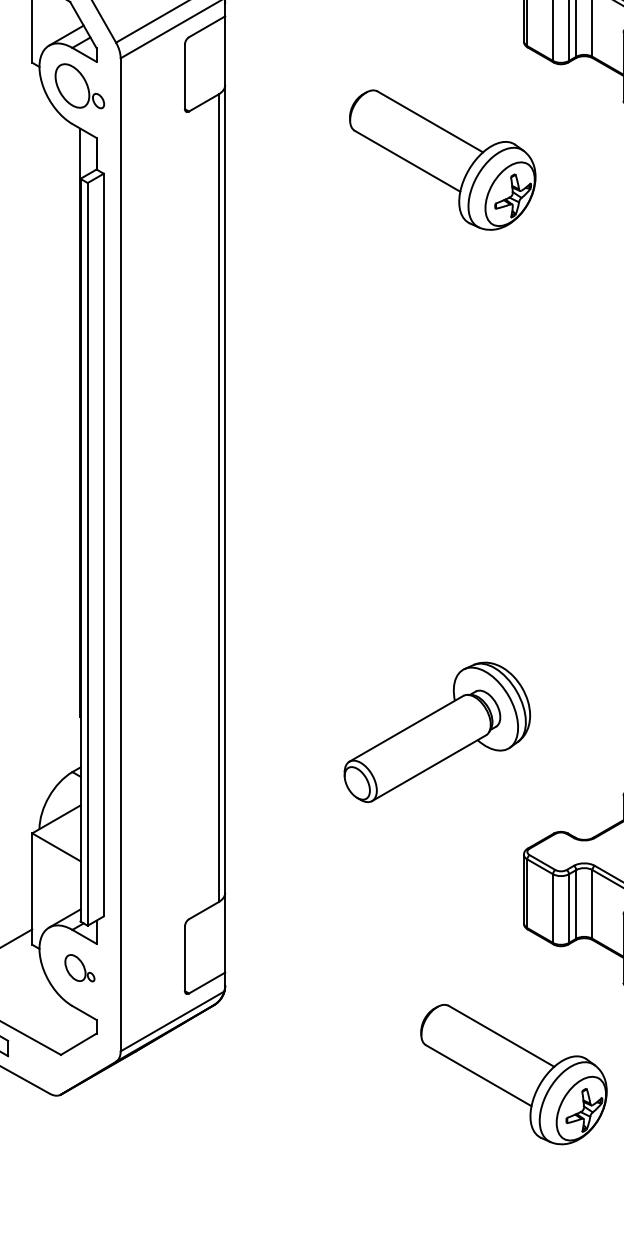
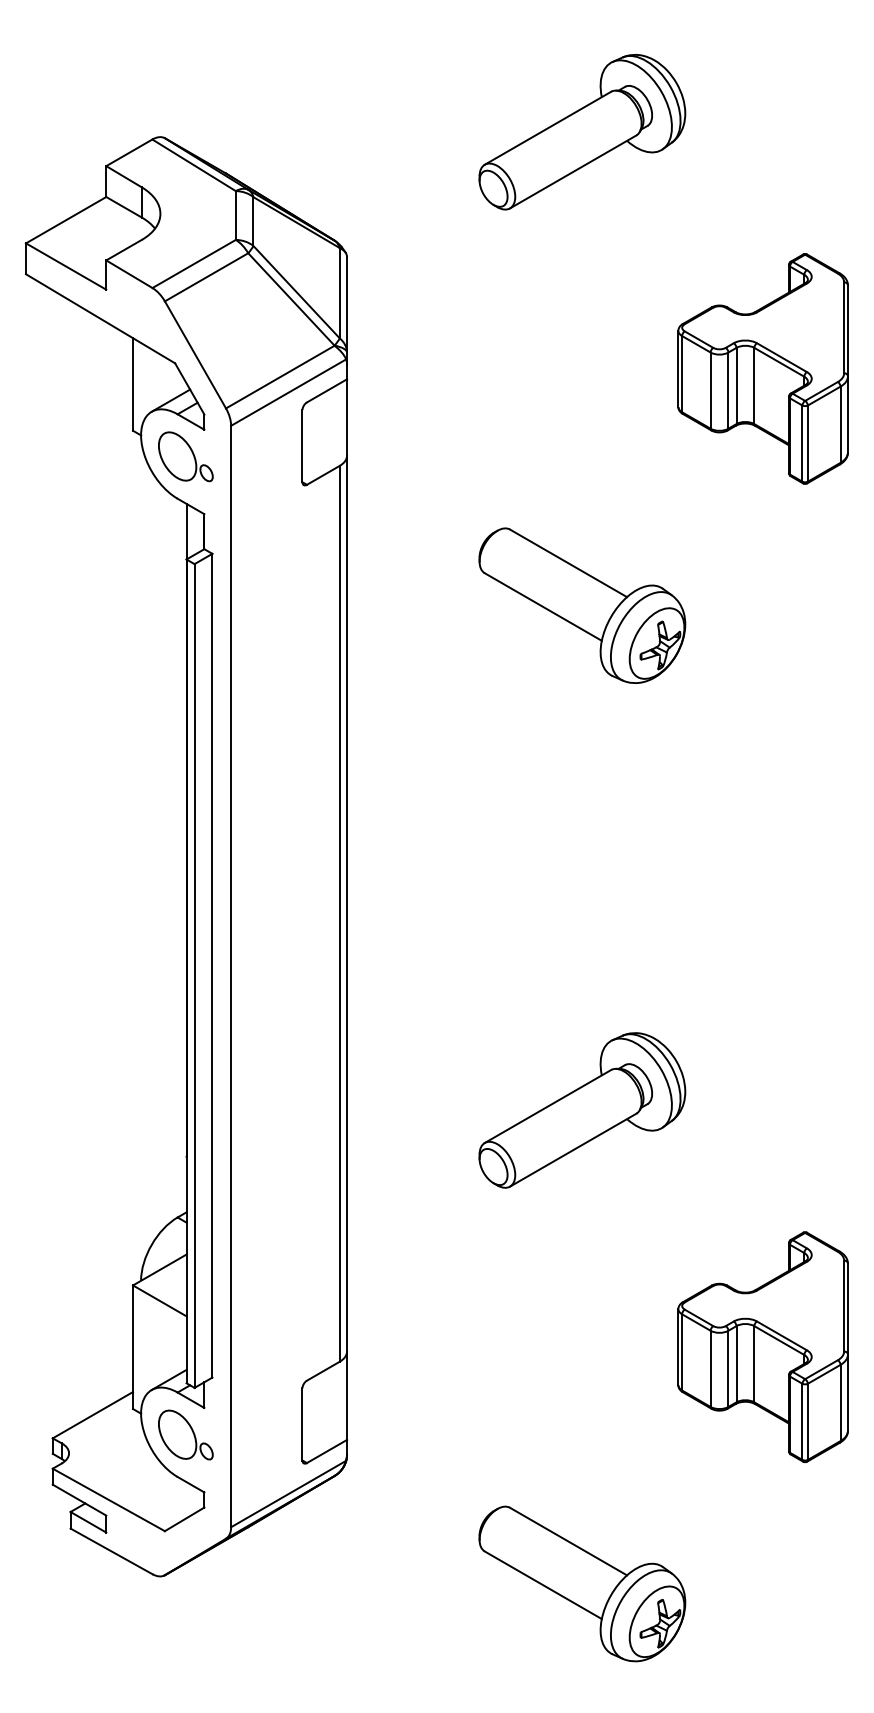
part: (442, 159) -> (582, 605), moved
part: (437, 732) -> (582, 1110), moved
part: (79, 967) -> (185, 1434), size x1.67
part: (514, 1074) -> (582, 1583), moved

